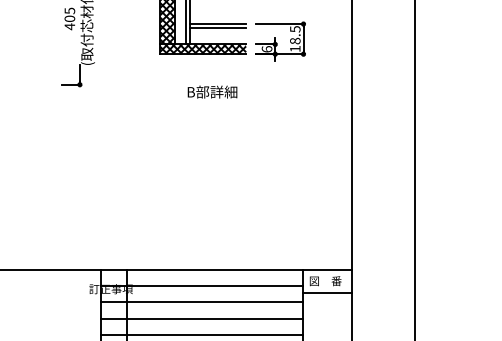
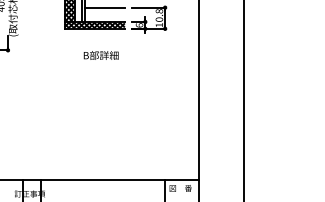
line: (217, 28) -> (104, 10), removed
text: (295, 35) -> (159, 15), 18.5 -> 10.8
line: (201, 286) -> (93, 192), removed
line: (326, 292) -> (181, 196), removed

